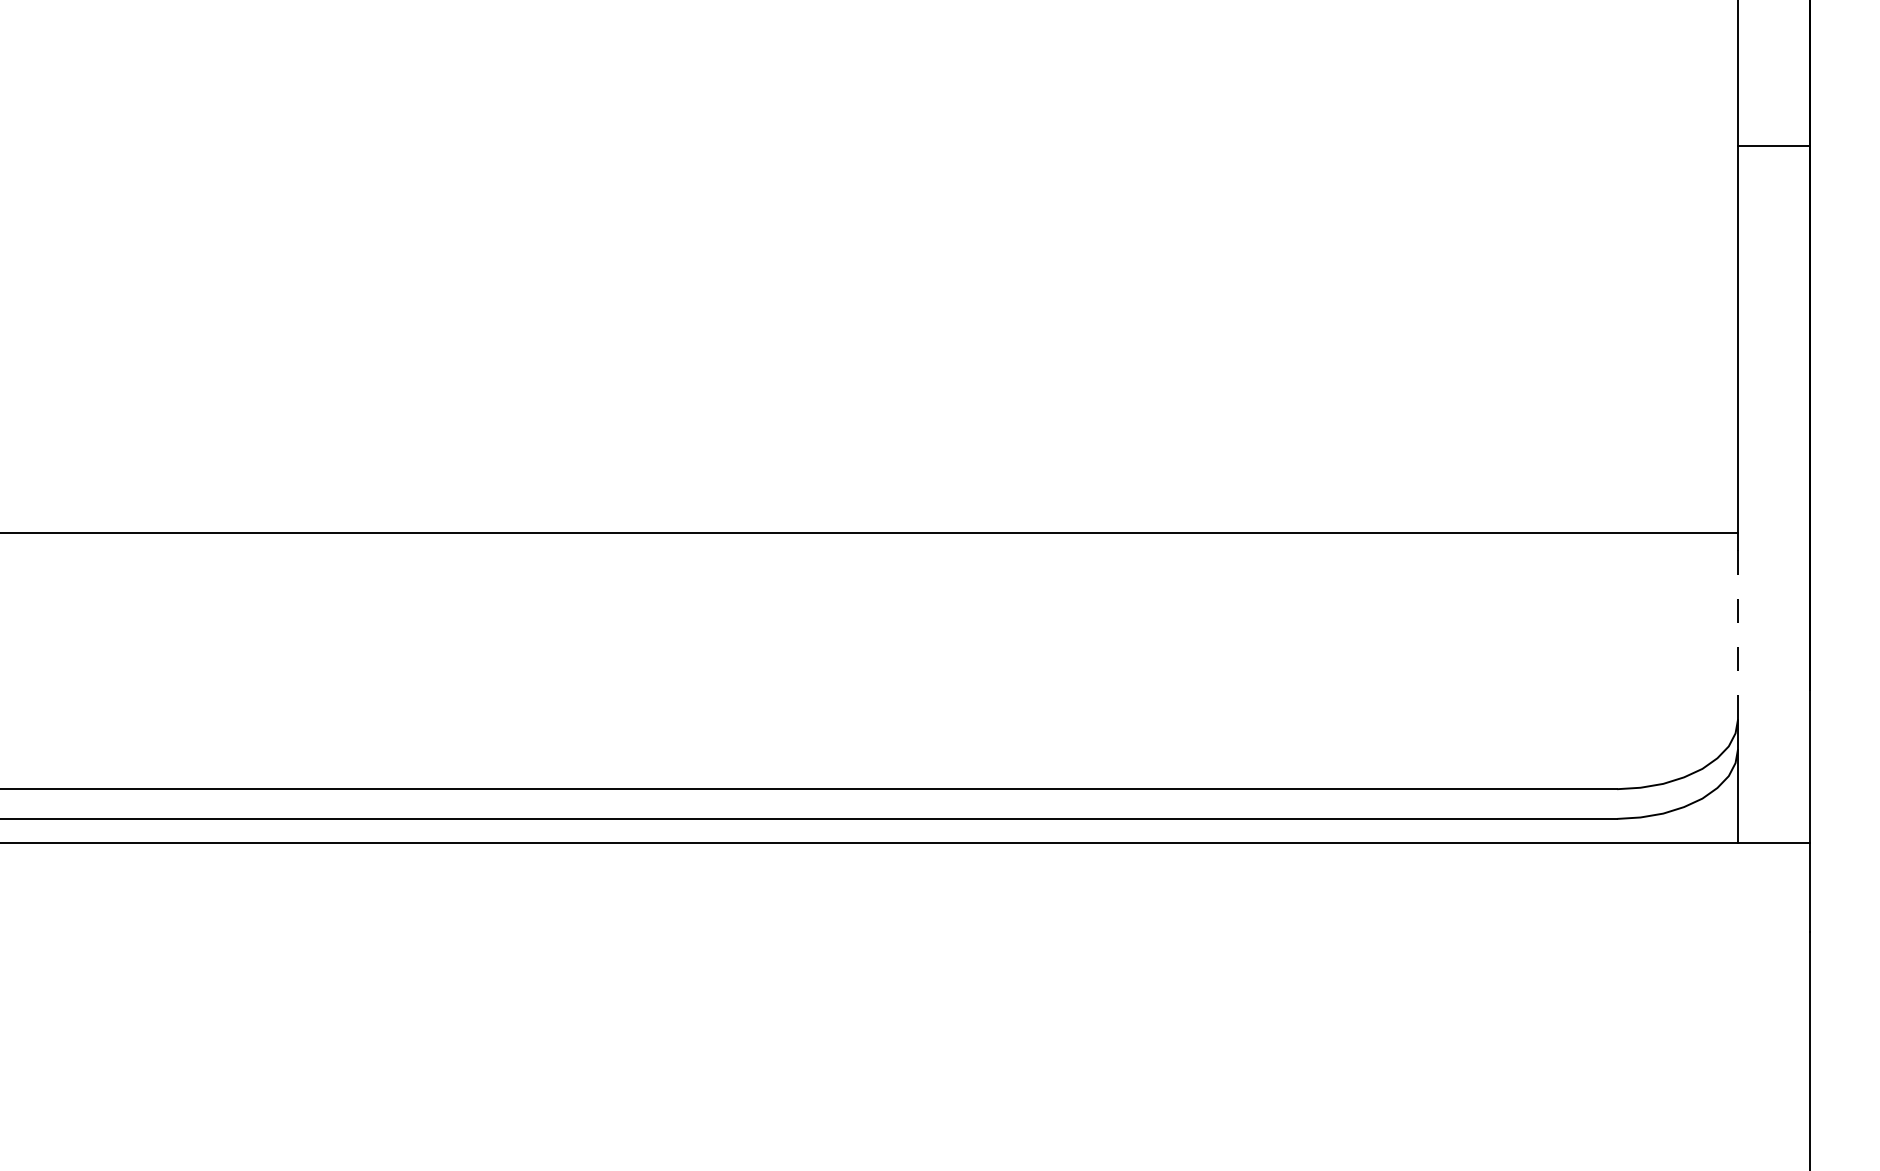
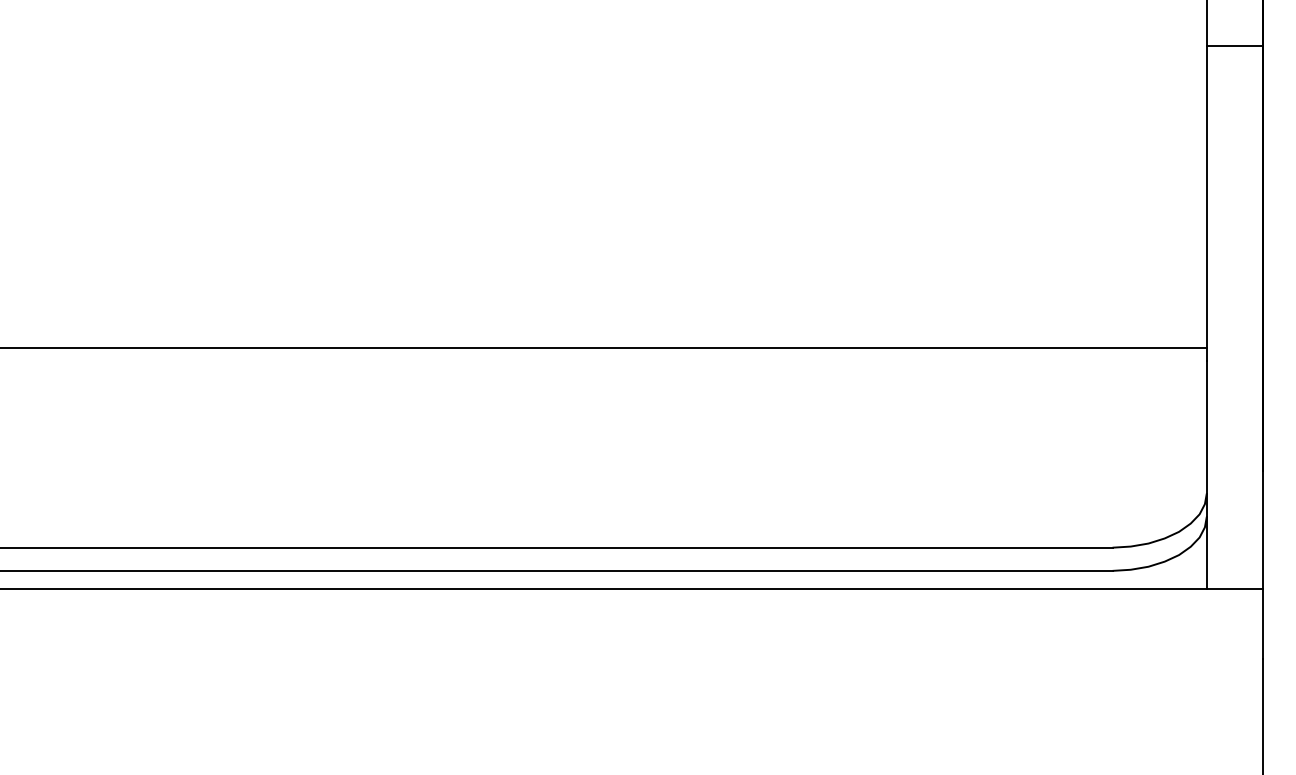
line: (1737, 635) -> (1206, 427), dashed -> solid

